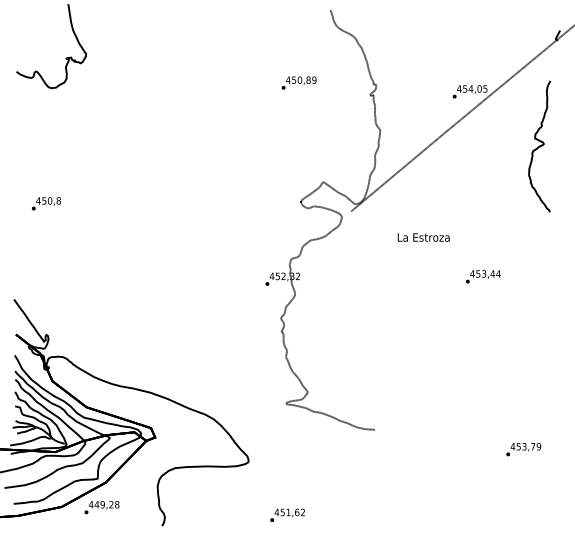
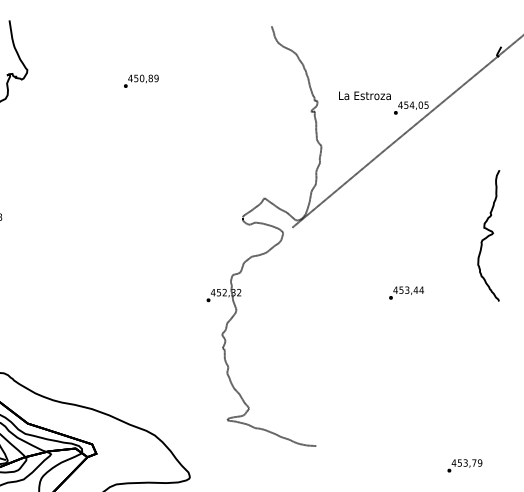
text: (298, 82) -> (140, 80), moved
curve: (539, 146) -> (488, 235), moved
text: (423, 237) -> (364, 95), moved
text: (483, 276) -> (406, 292), moved

